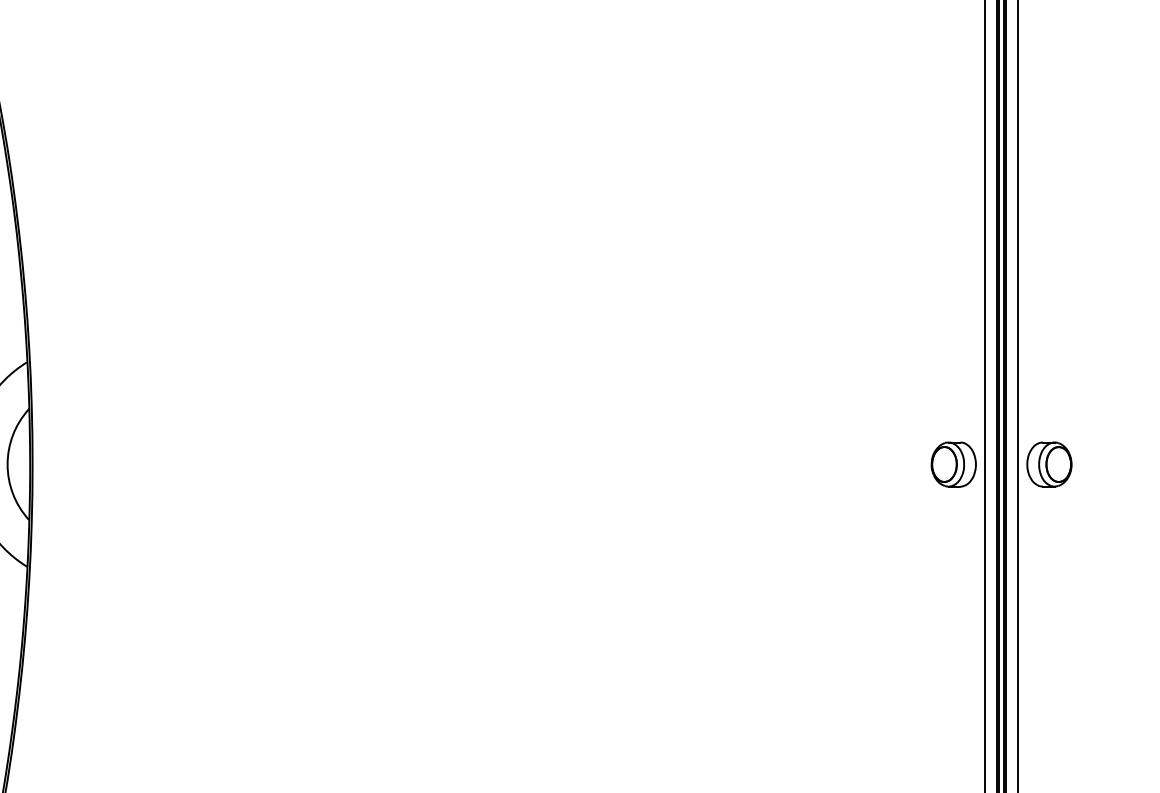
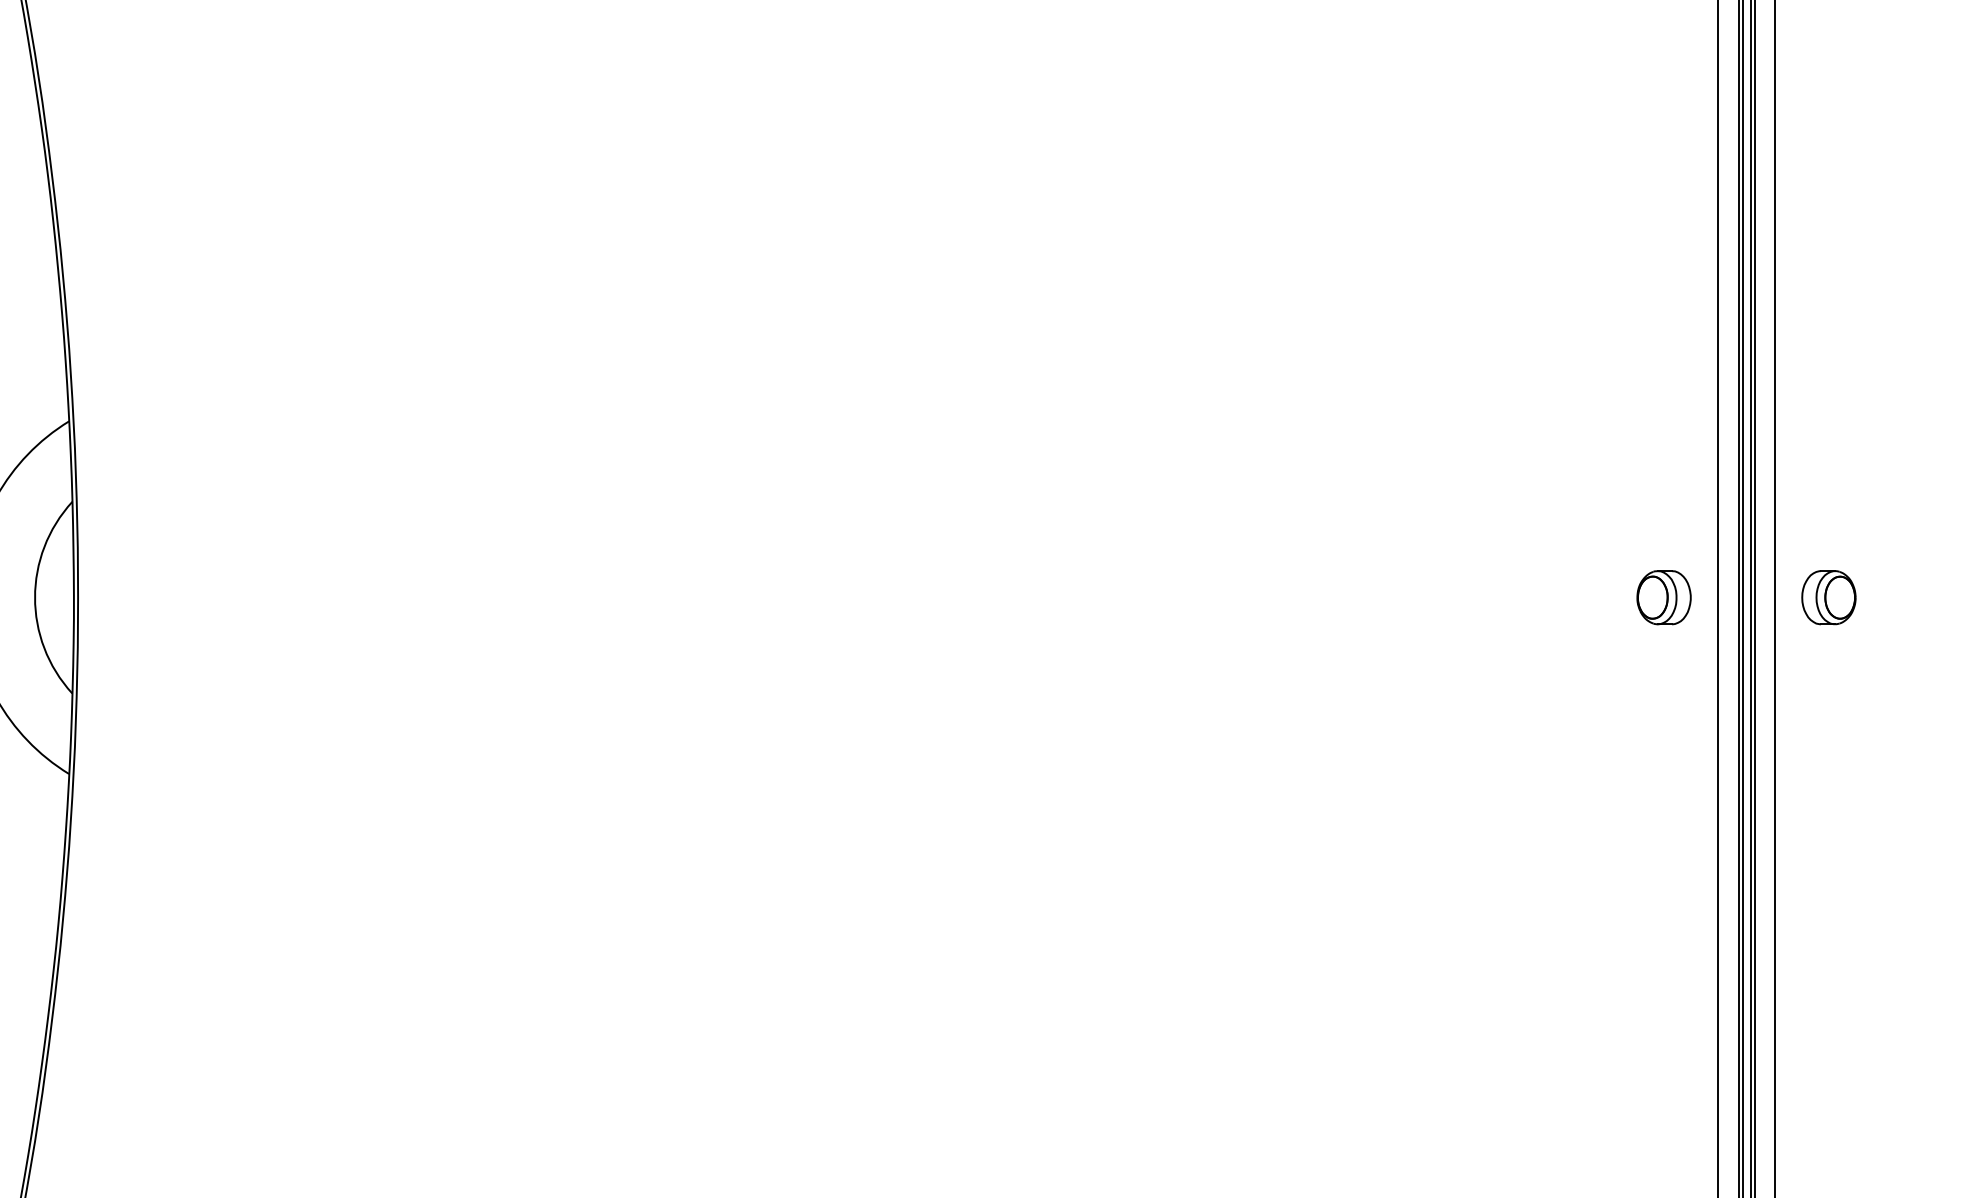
part: (953, 464) -> (1663, 597), size x0.7
part: (1049, 464) -> (1829, 597), size x0.7

